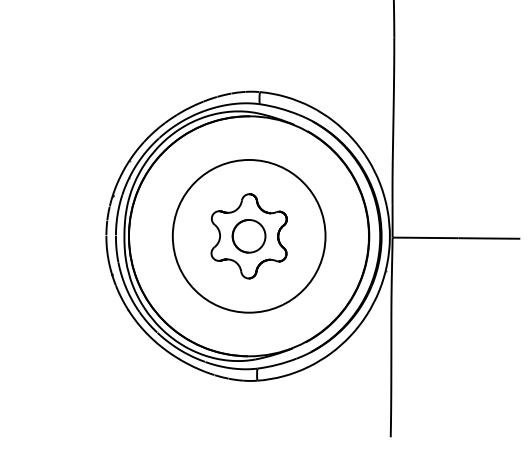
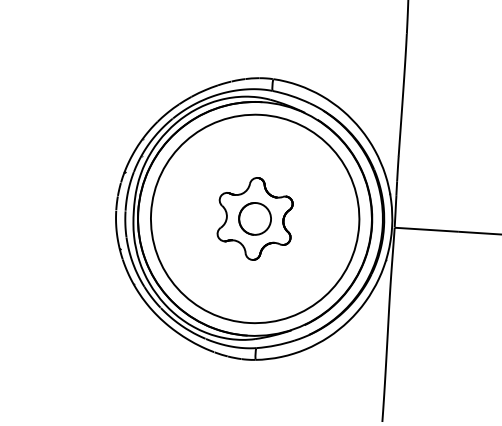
circle: (248, 235) -> (254, 218), size x1.4

